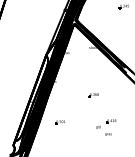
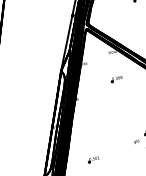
part: (93, 95) -> (116, 79), moved
part: (59, 122) -> (92, 159), moved

